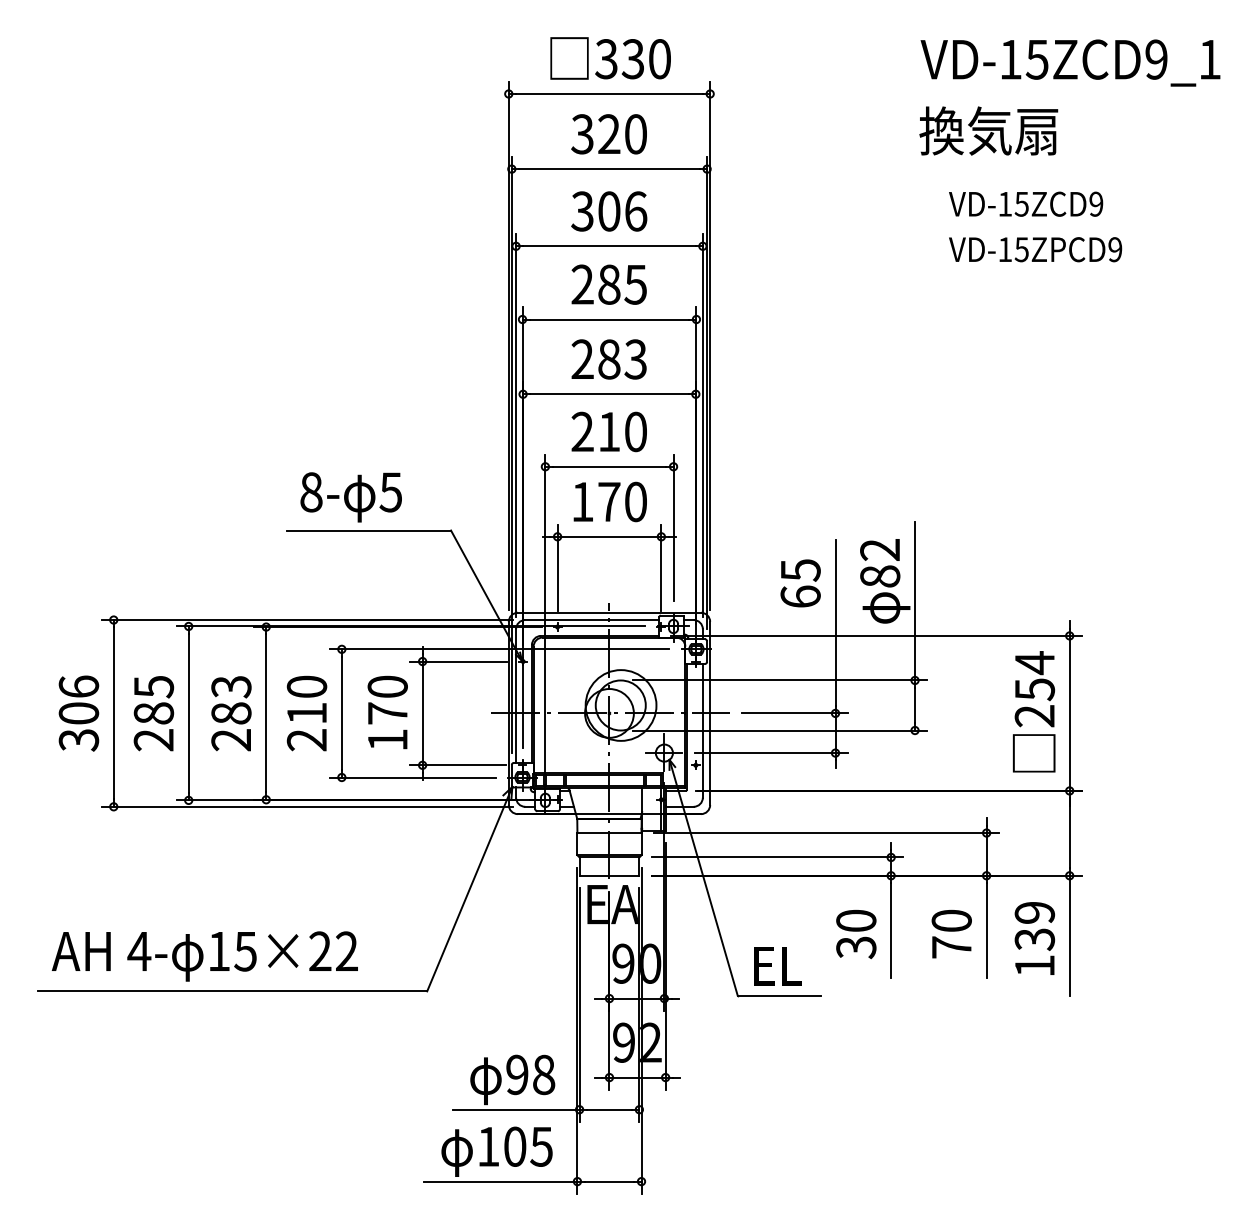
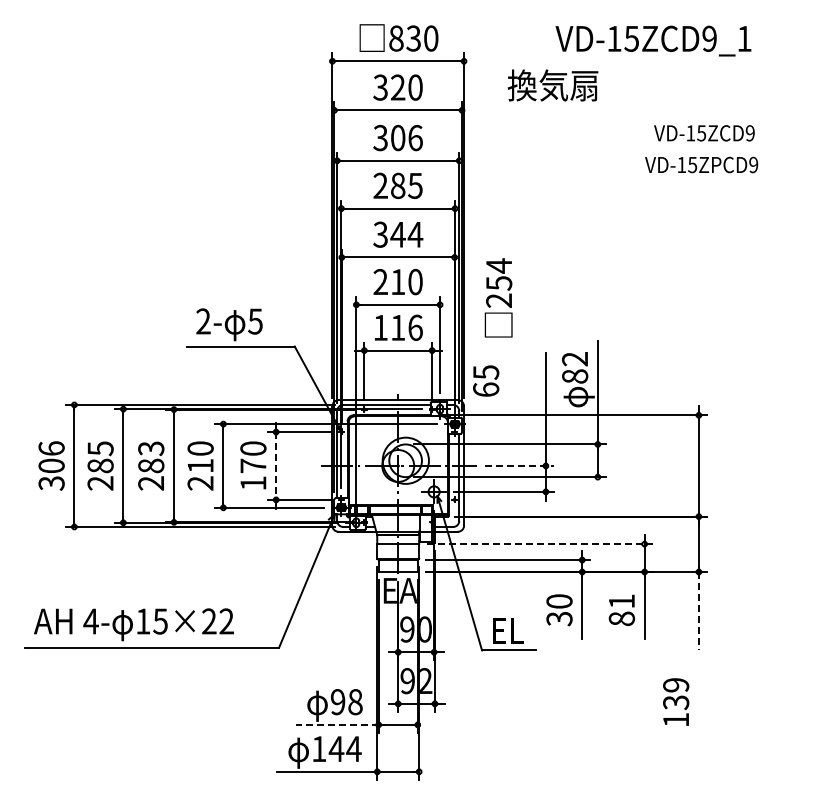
text: (606, 59) -> (396, 38), 330 -> 830
text: (1070, 62) -> (653, 40), moved
text: (987, 131) -> (552, 85), moved
text: (1026, 204) -> (704, 133), moved
text: (1035, 248) -> (701, 164), moved
text: (609, 359) -> (398, 234), 283 -> 344
text: (311, 492) -> (203, 321), 8- -> 2-
text: (622, 501) -> (406, 327), 170 -> 116
text: (801, 582) -> (486, 380), moved
text: (1033, 711) -> (498, 297), moved
line: (423, 712) -> (276, 465), solid -> dashed
line: (796, 712) -> (520, 465), solid -> dashed
line: (825, 833) -> (539, 544), solid -> dashed
text: (951, 934) -> (621, 610), 70 -> 81
line: (1069, 936) -> (698, 611), solid -> dashed
text: (1035, 937) -> (676, 701), moved
line: (514, 1109) -> (336, 724), solid -> dashed
text: (527, 1147) -> (344, 749), 105 -> 144

